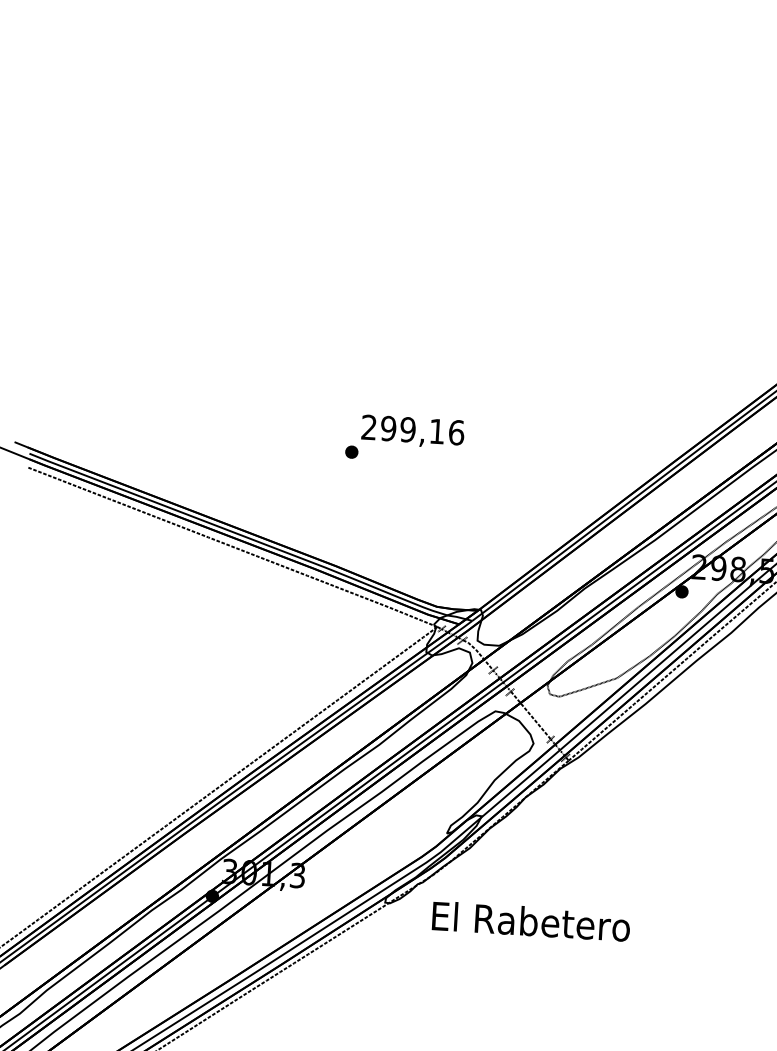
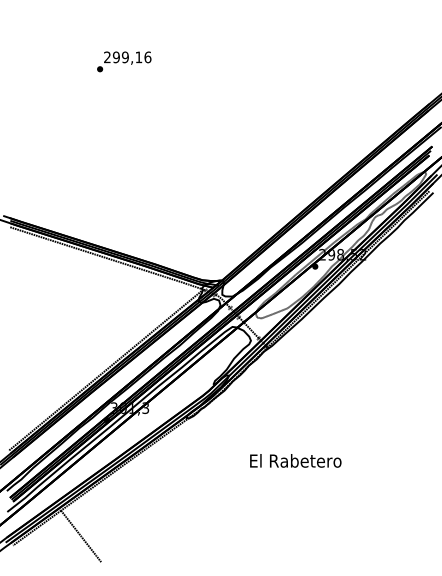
text: (405, 438) -> (124, 61), moved
text: (530, 920) -> (295, 460), moved

